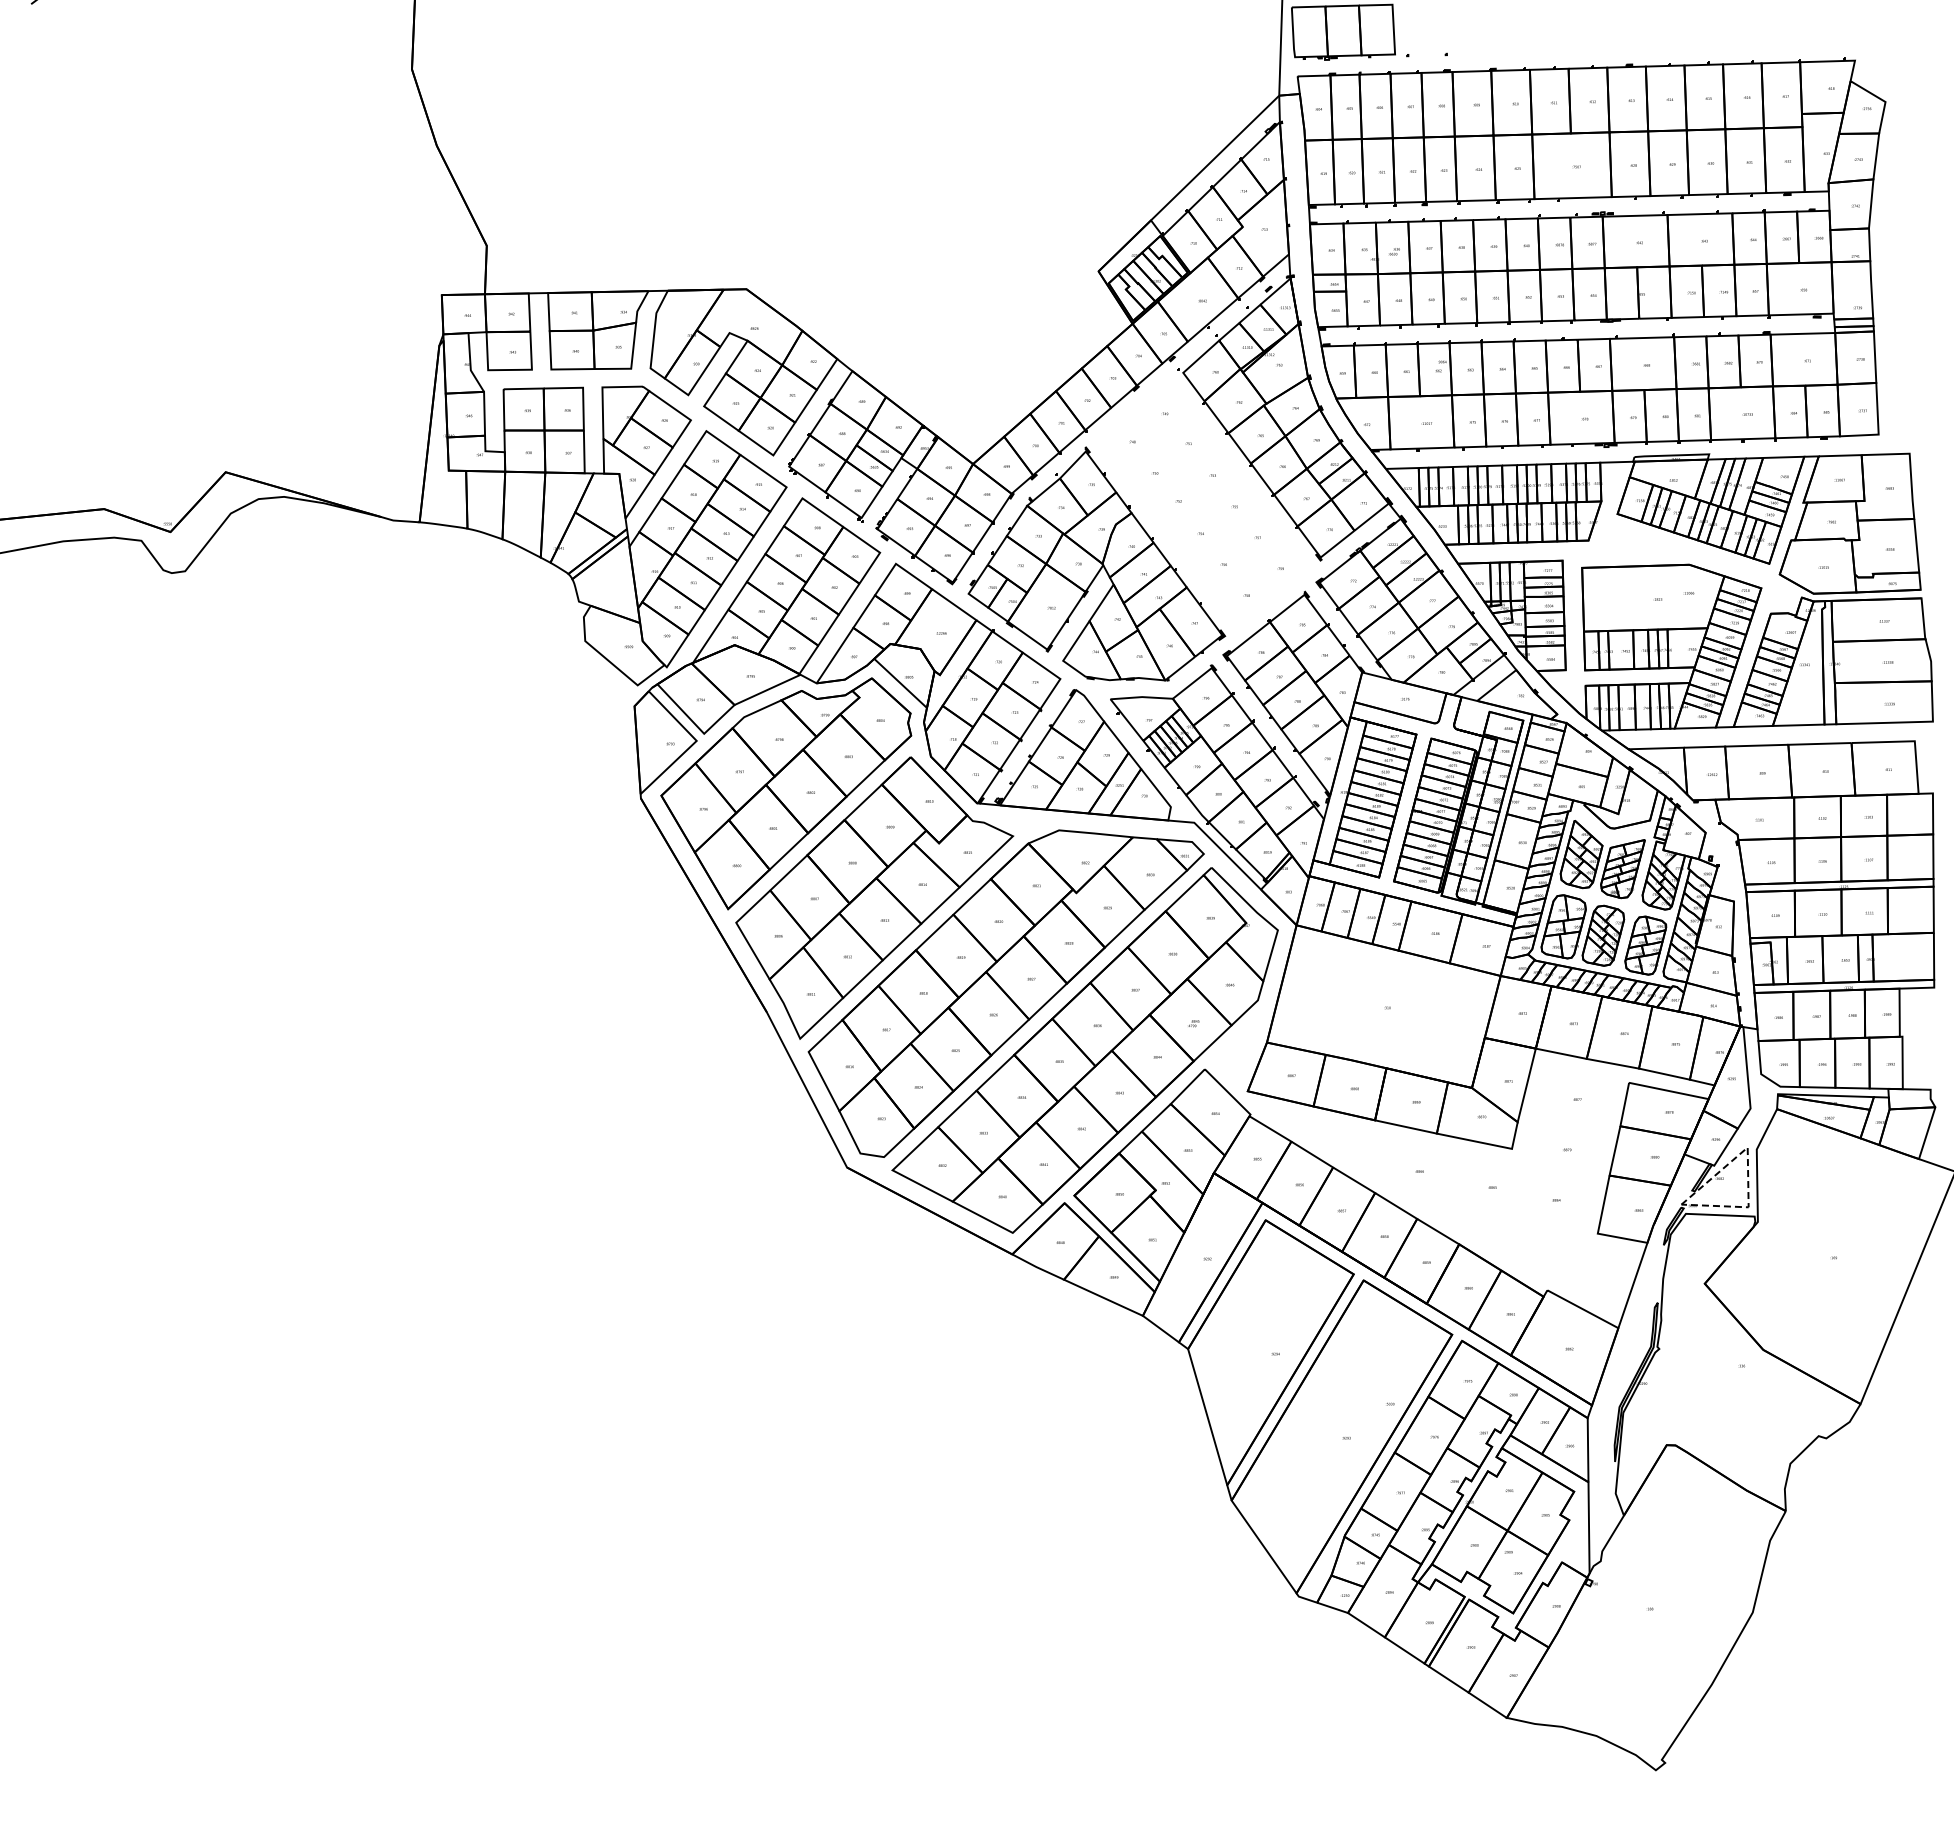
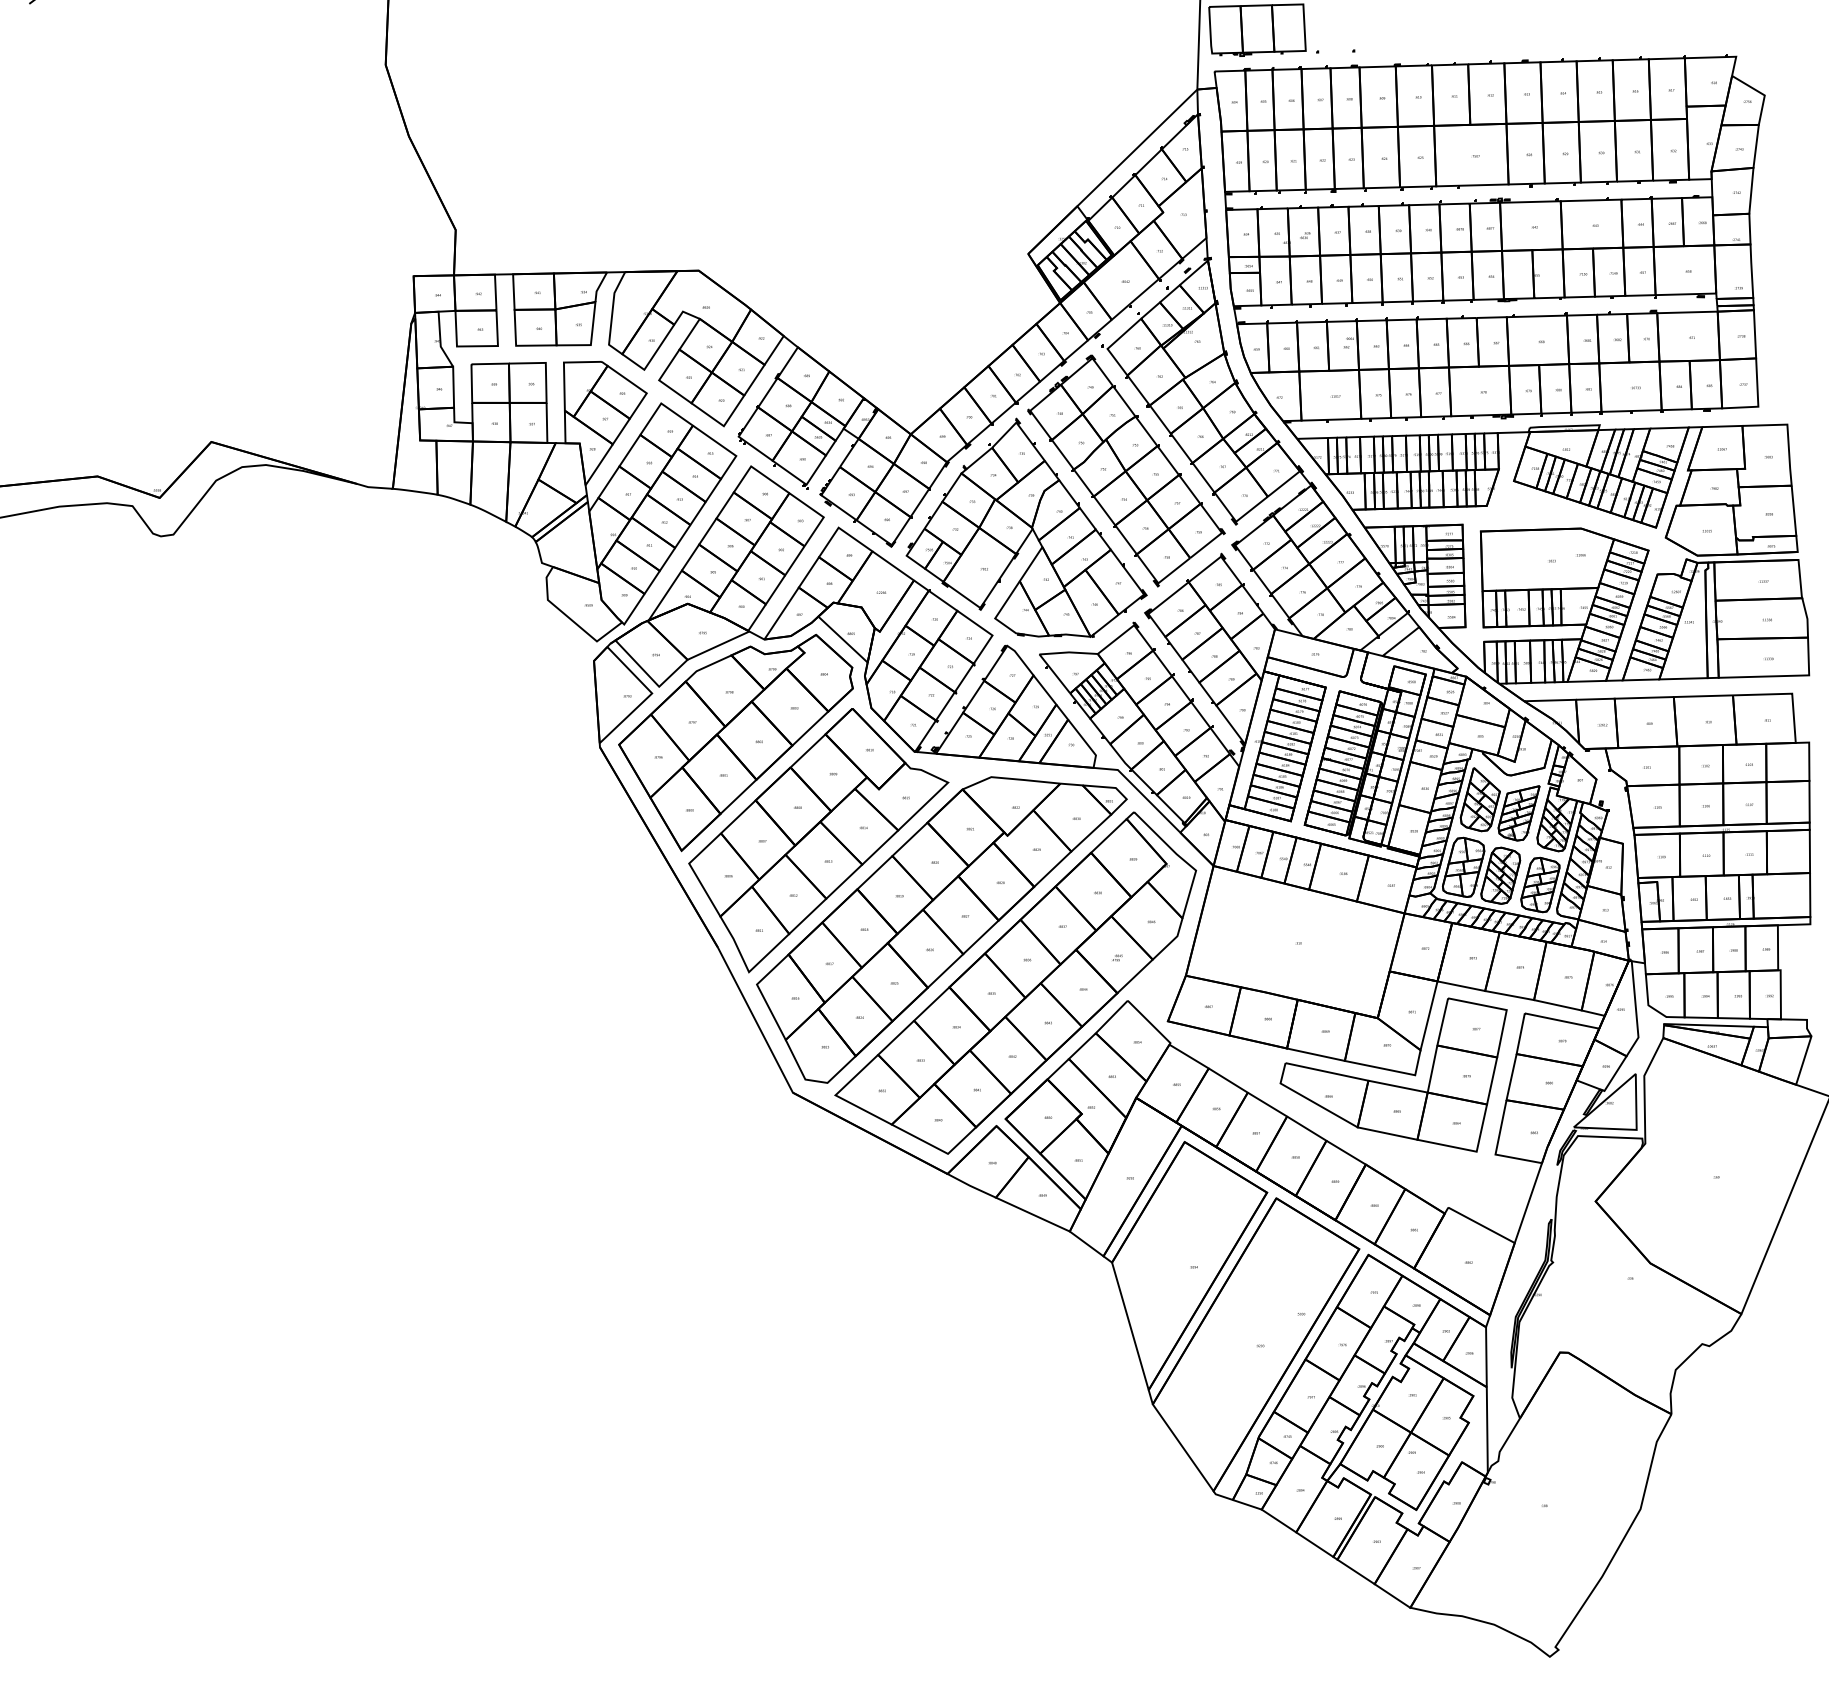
part: (1203, 503) -> (1126, 471), added
part: (1487, 1158) -> (1392, 1084), added
line: (1748, 1167) -> (1636, 1092), dashed -> solid

